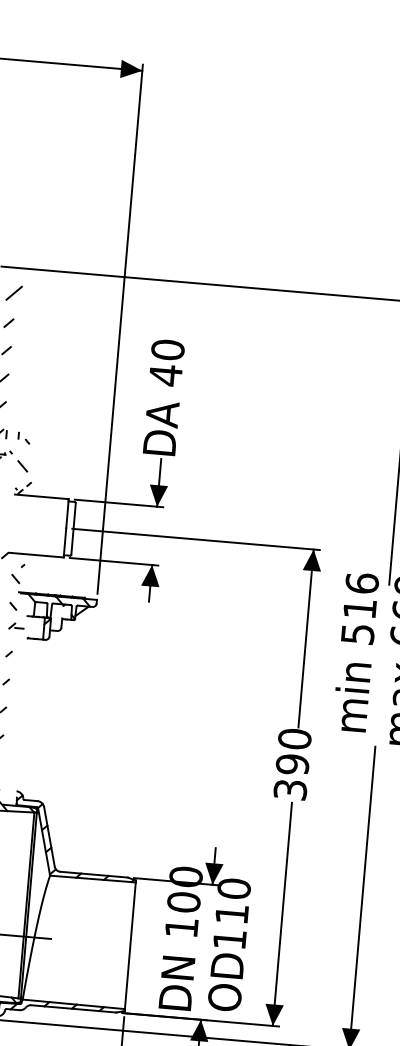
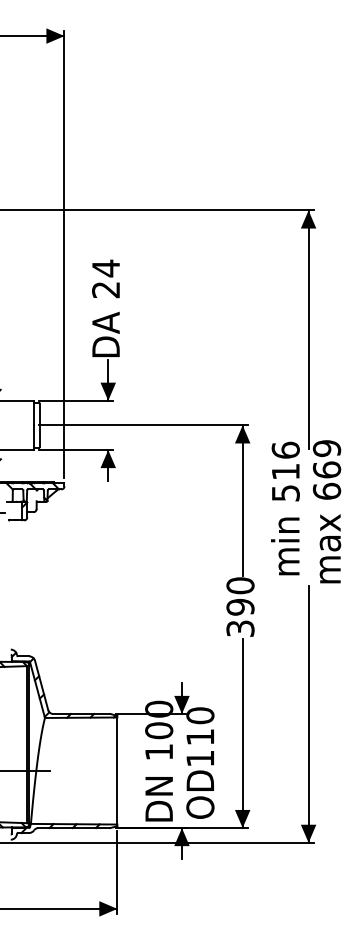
text: (167, 361) -> (106, 278), 40 -> 24

